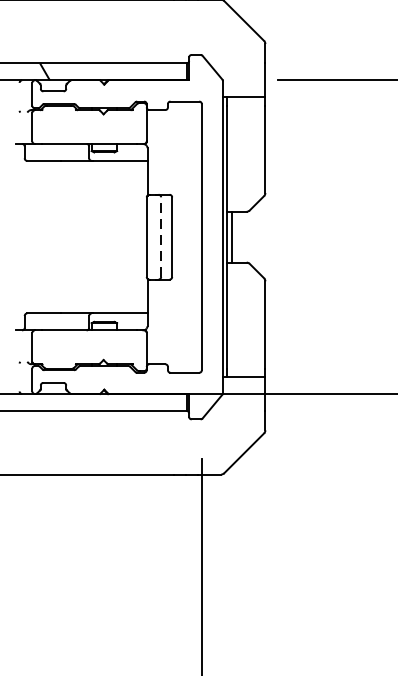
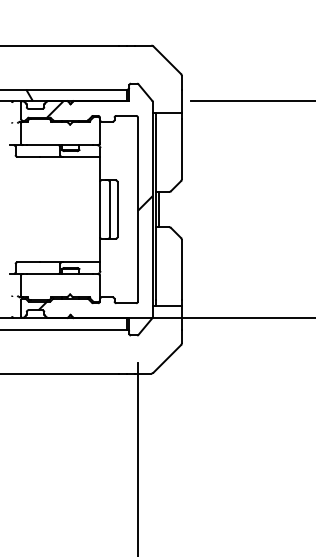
hatch: (140, 231) -> (95, 205), added
line: (160, 237) -> (109, 209), dashed -> solid

